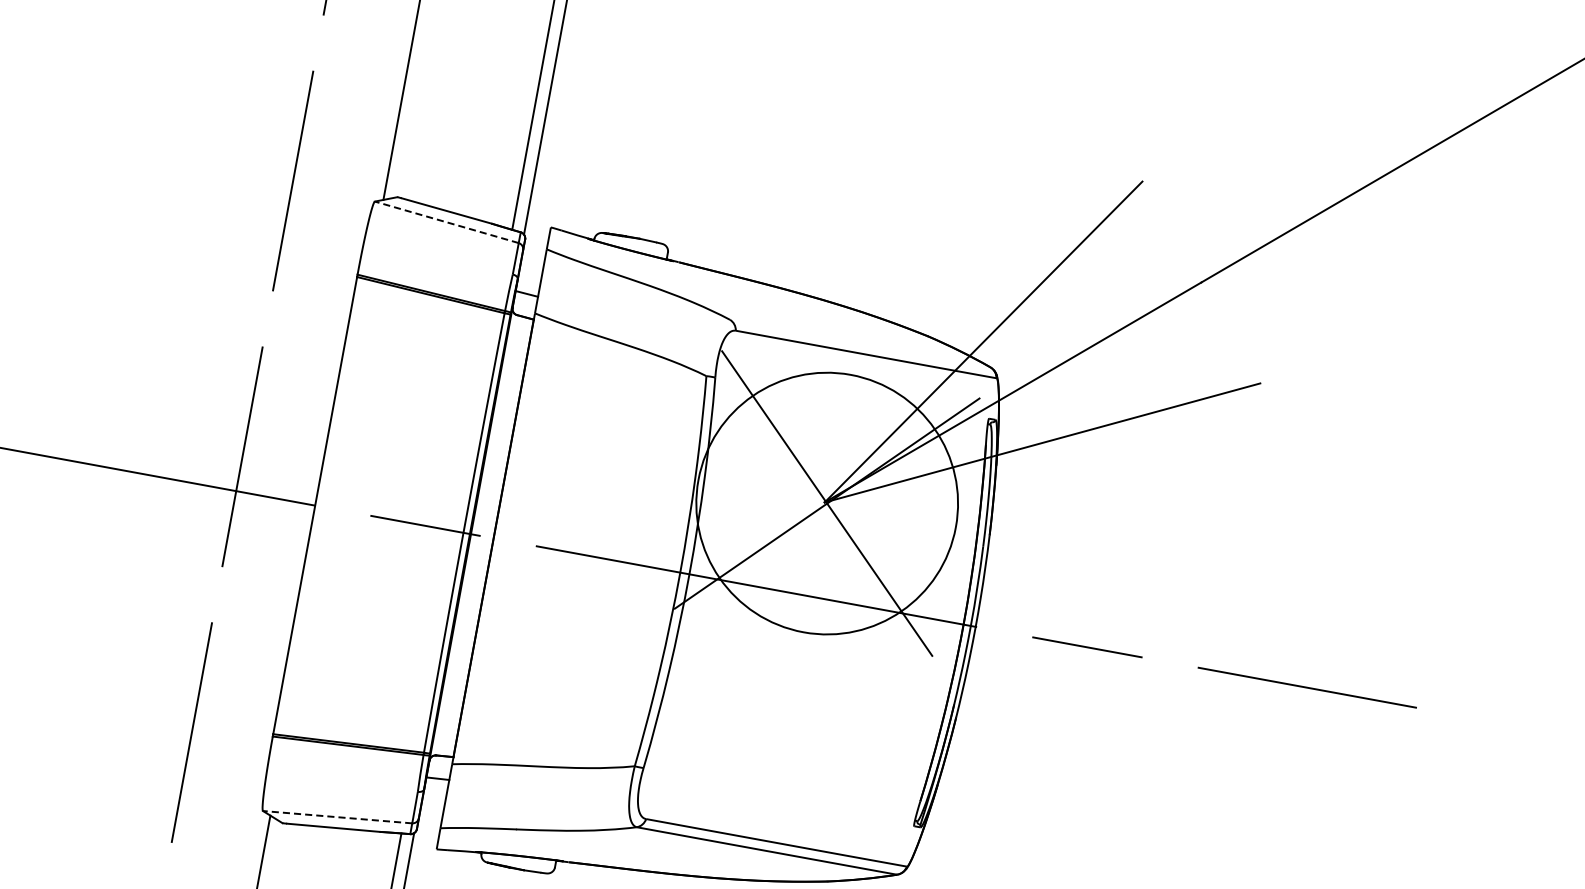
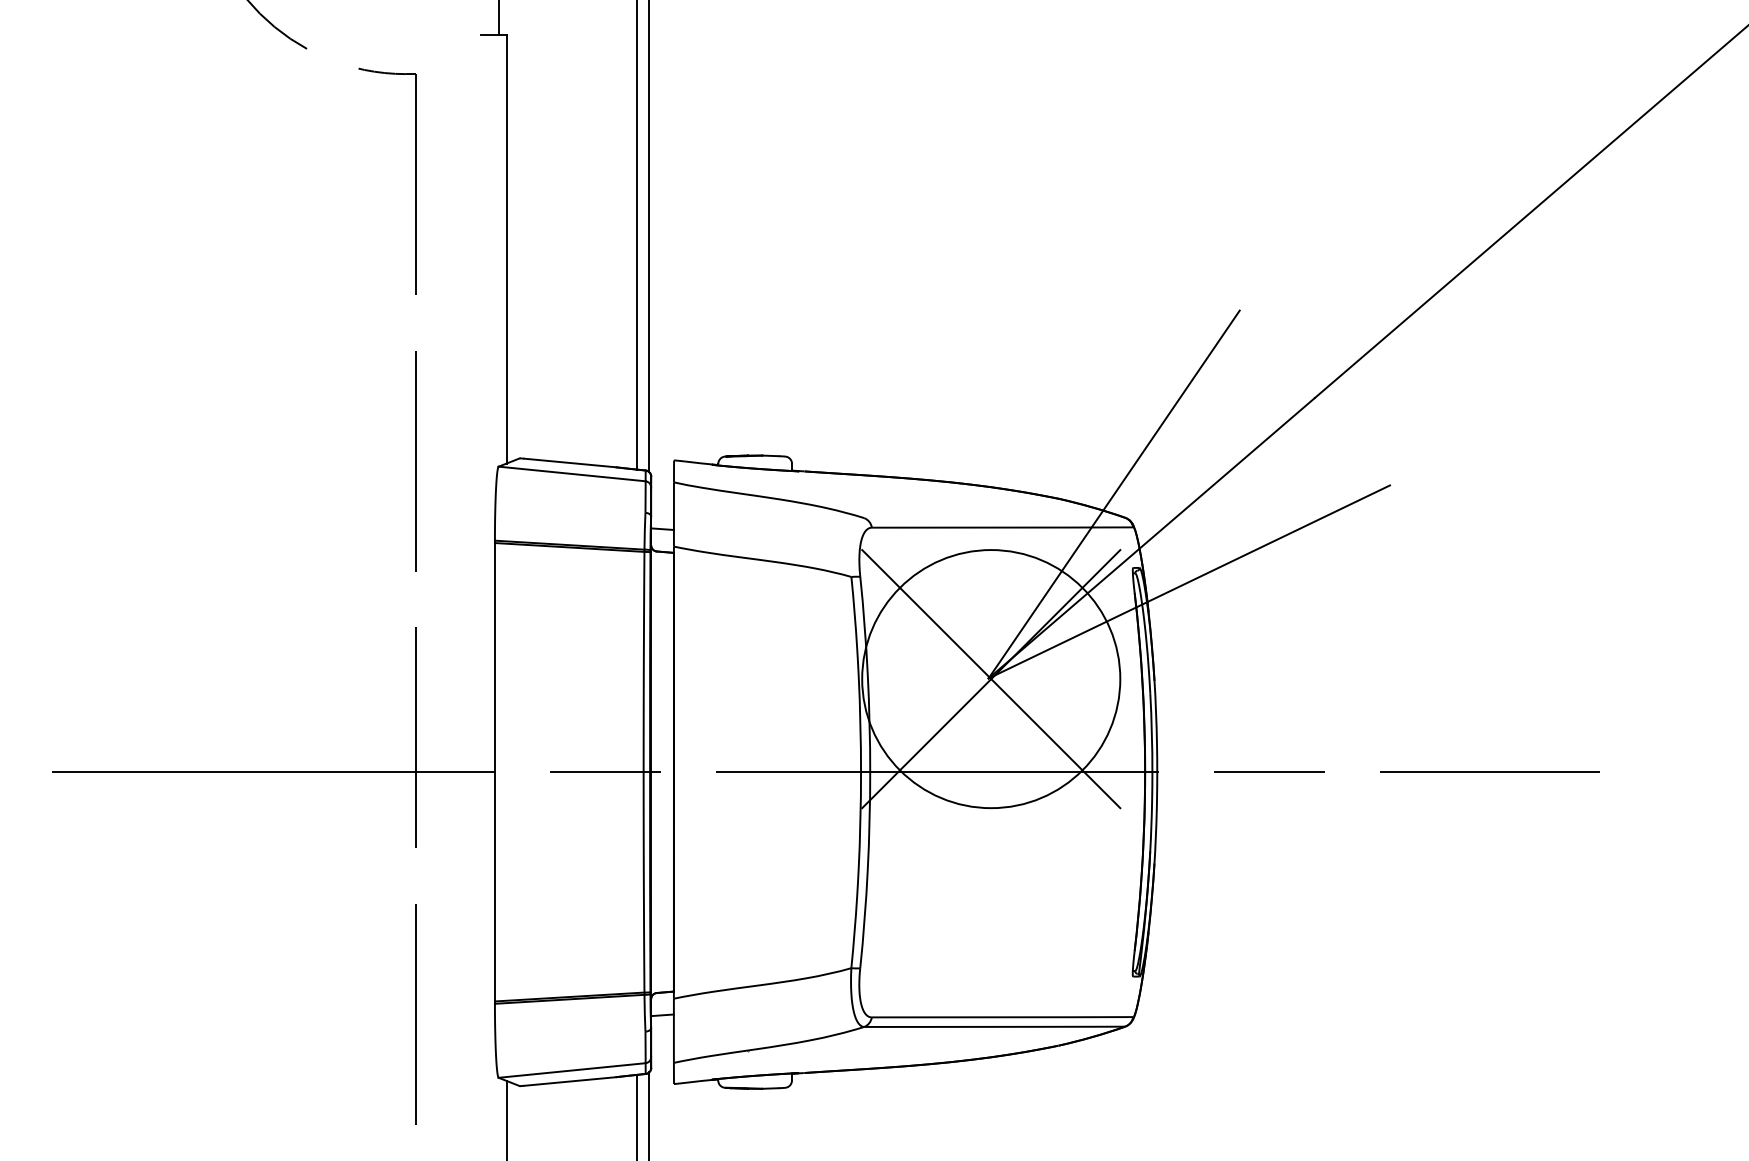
line: (447, 221) -> (572, 473), dashed -> solid
line: (337, 817) -> (572, 1070), dashed -> solid

